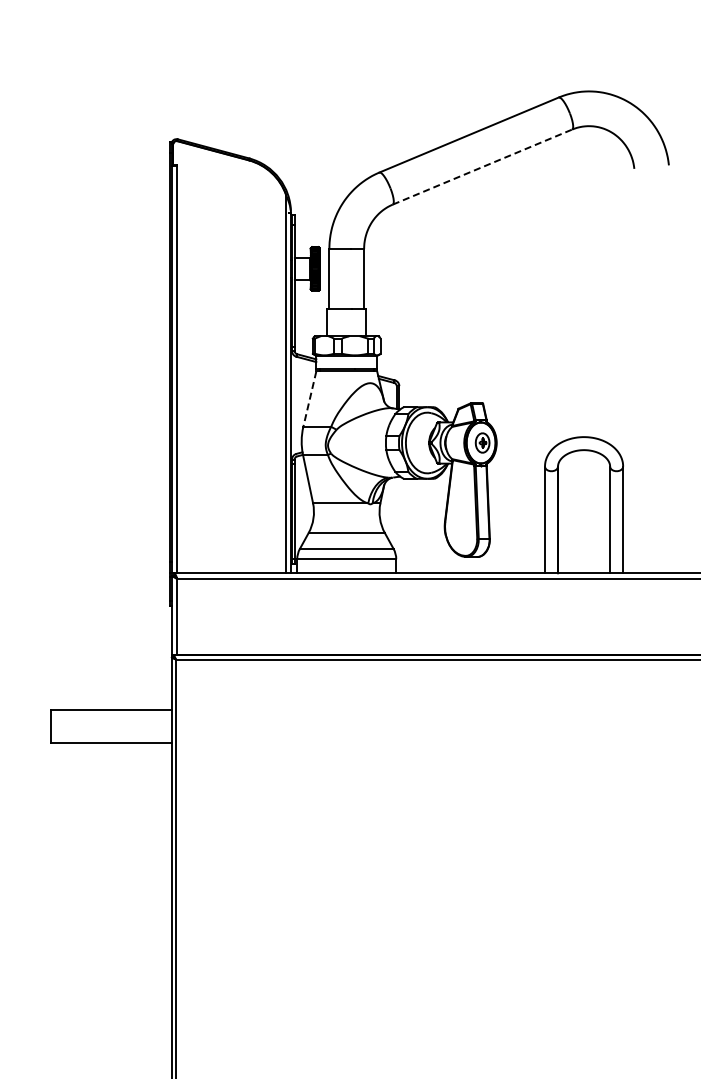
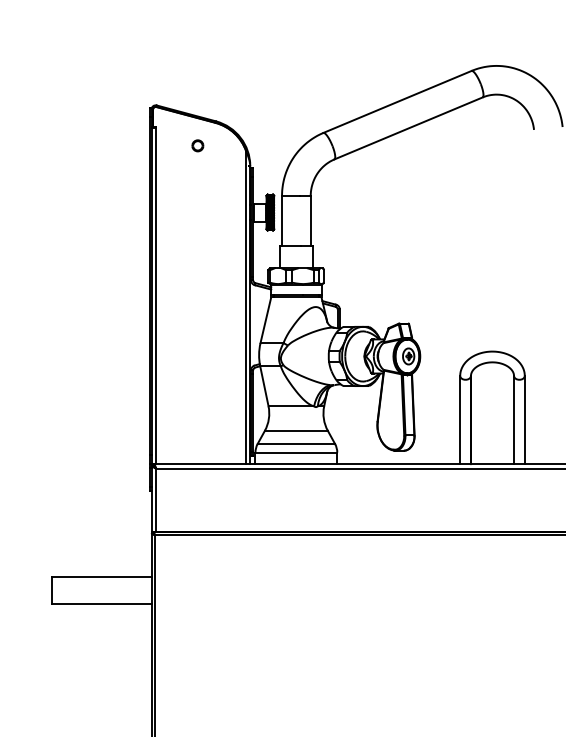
line: (482, 166) -> (408, 127), dashed -> solid
part: (227, 187) -> (197, 145), added
line: (309, 399) -> (265, 320), dashed -> solid

